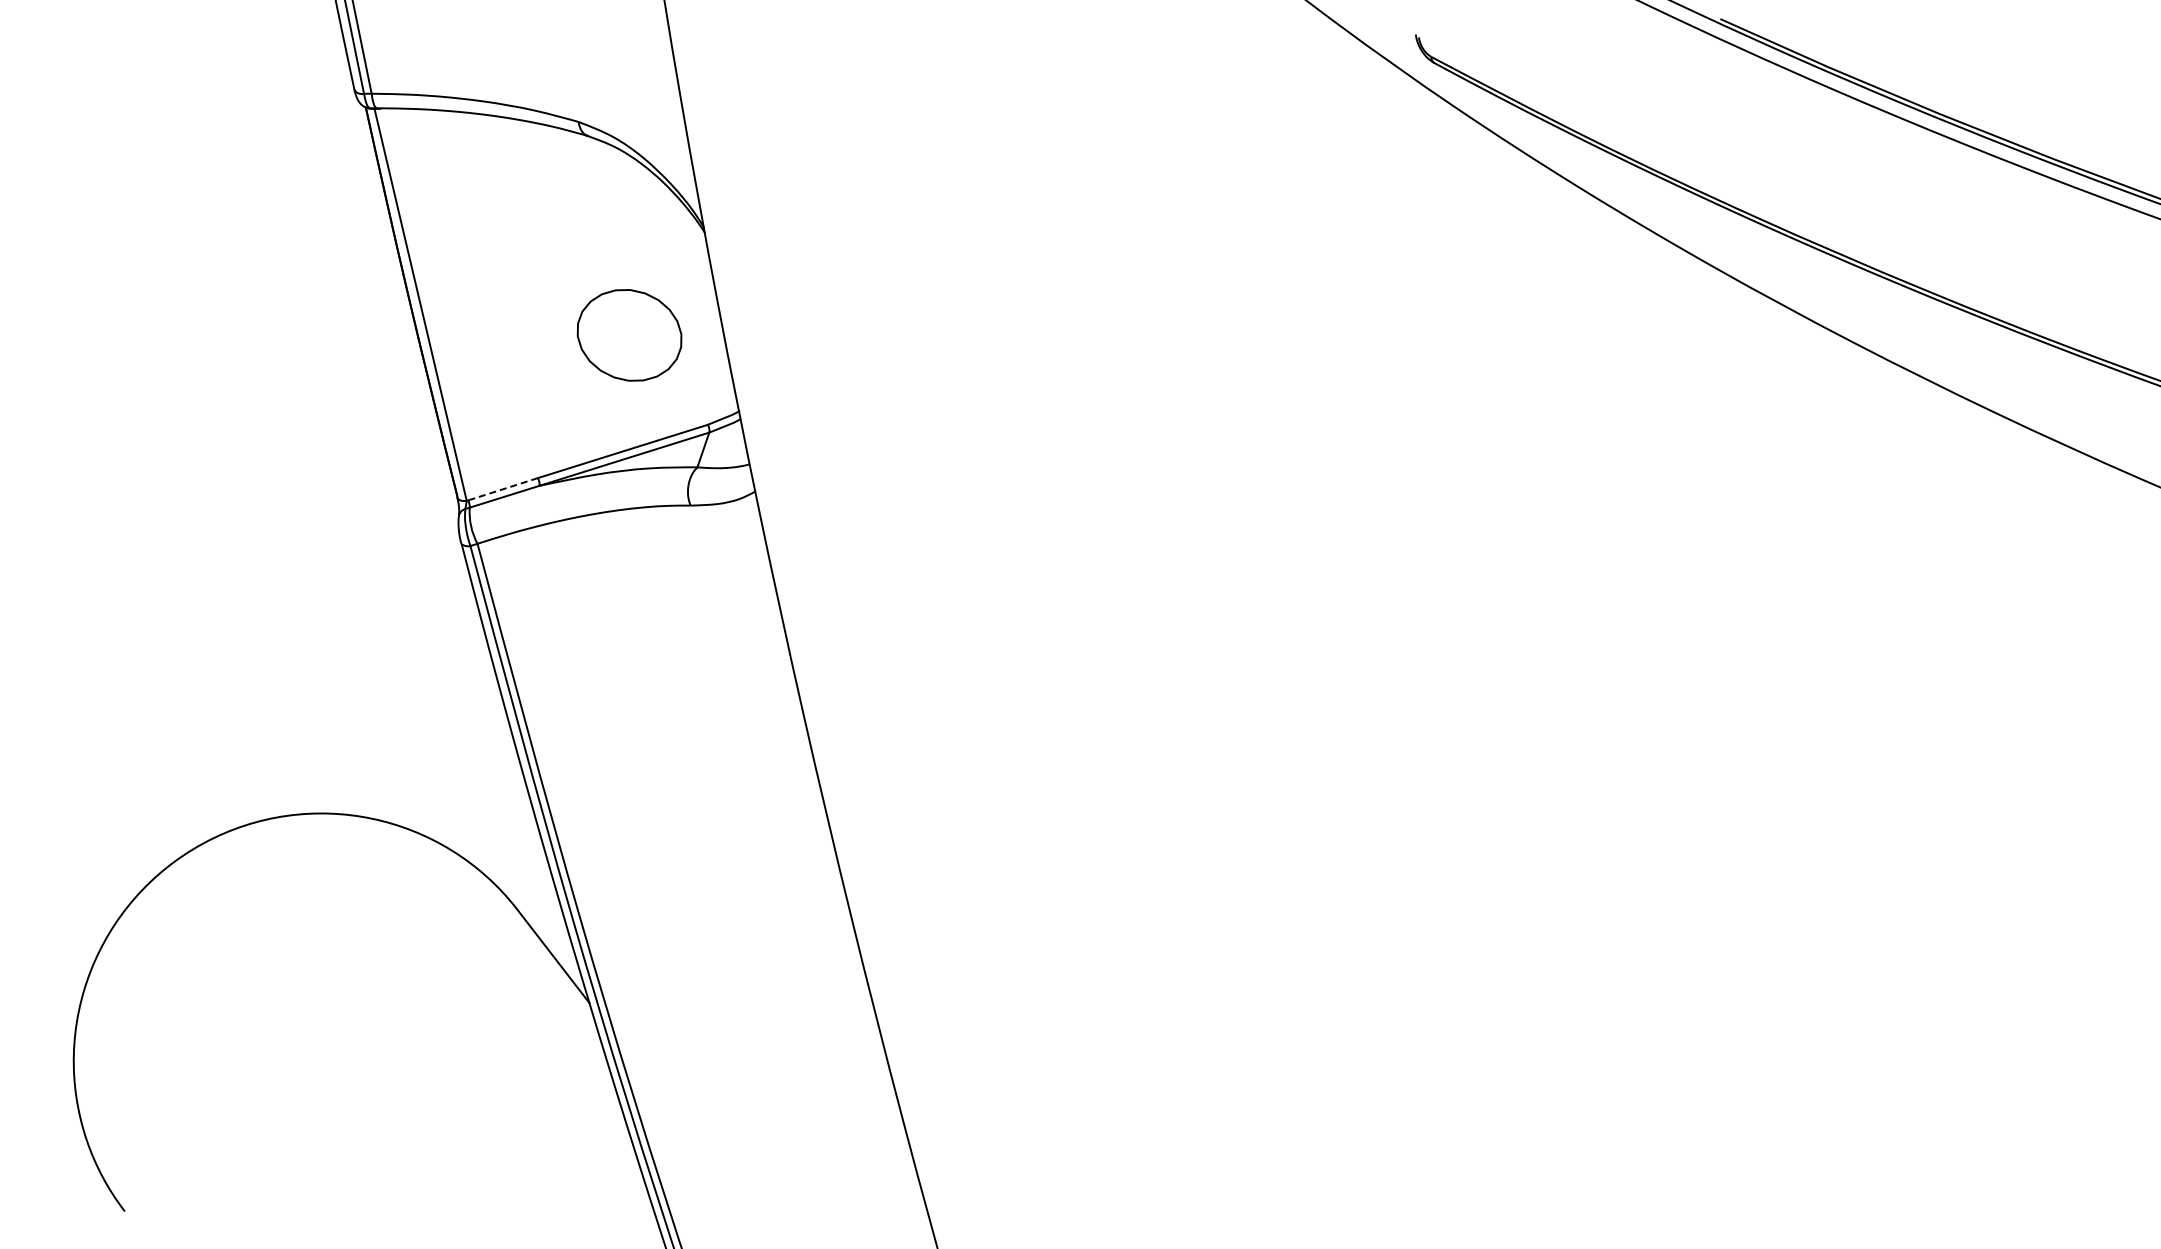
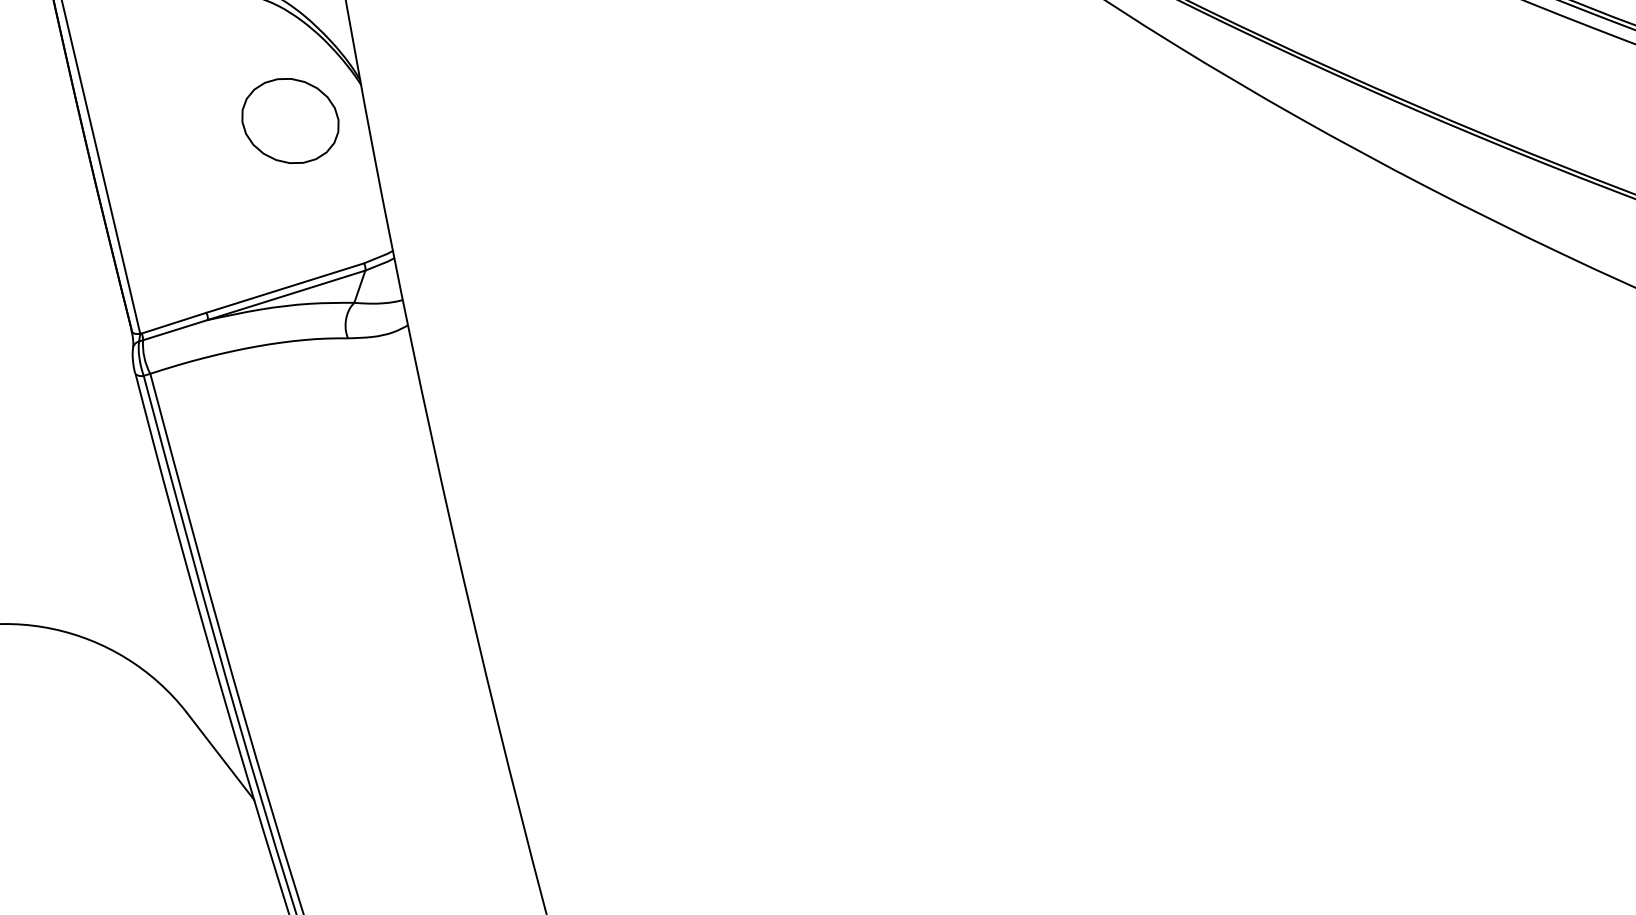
part: (629, 335) -> (290, 121), moved
line: (503, 489) -> (174, 323), dashed -> solid

